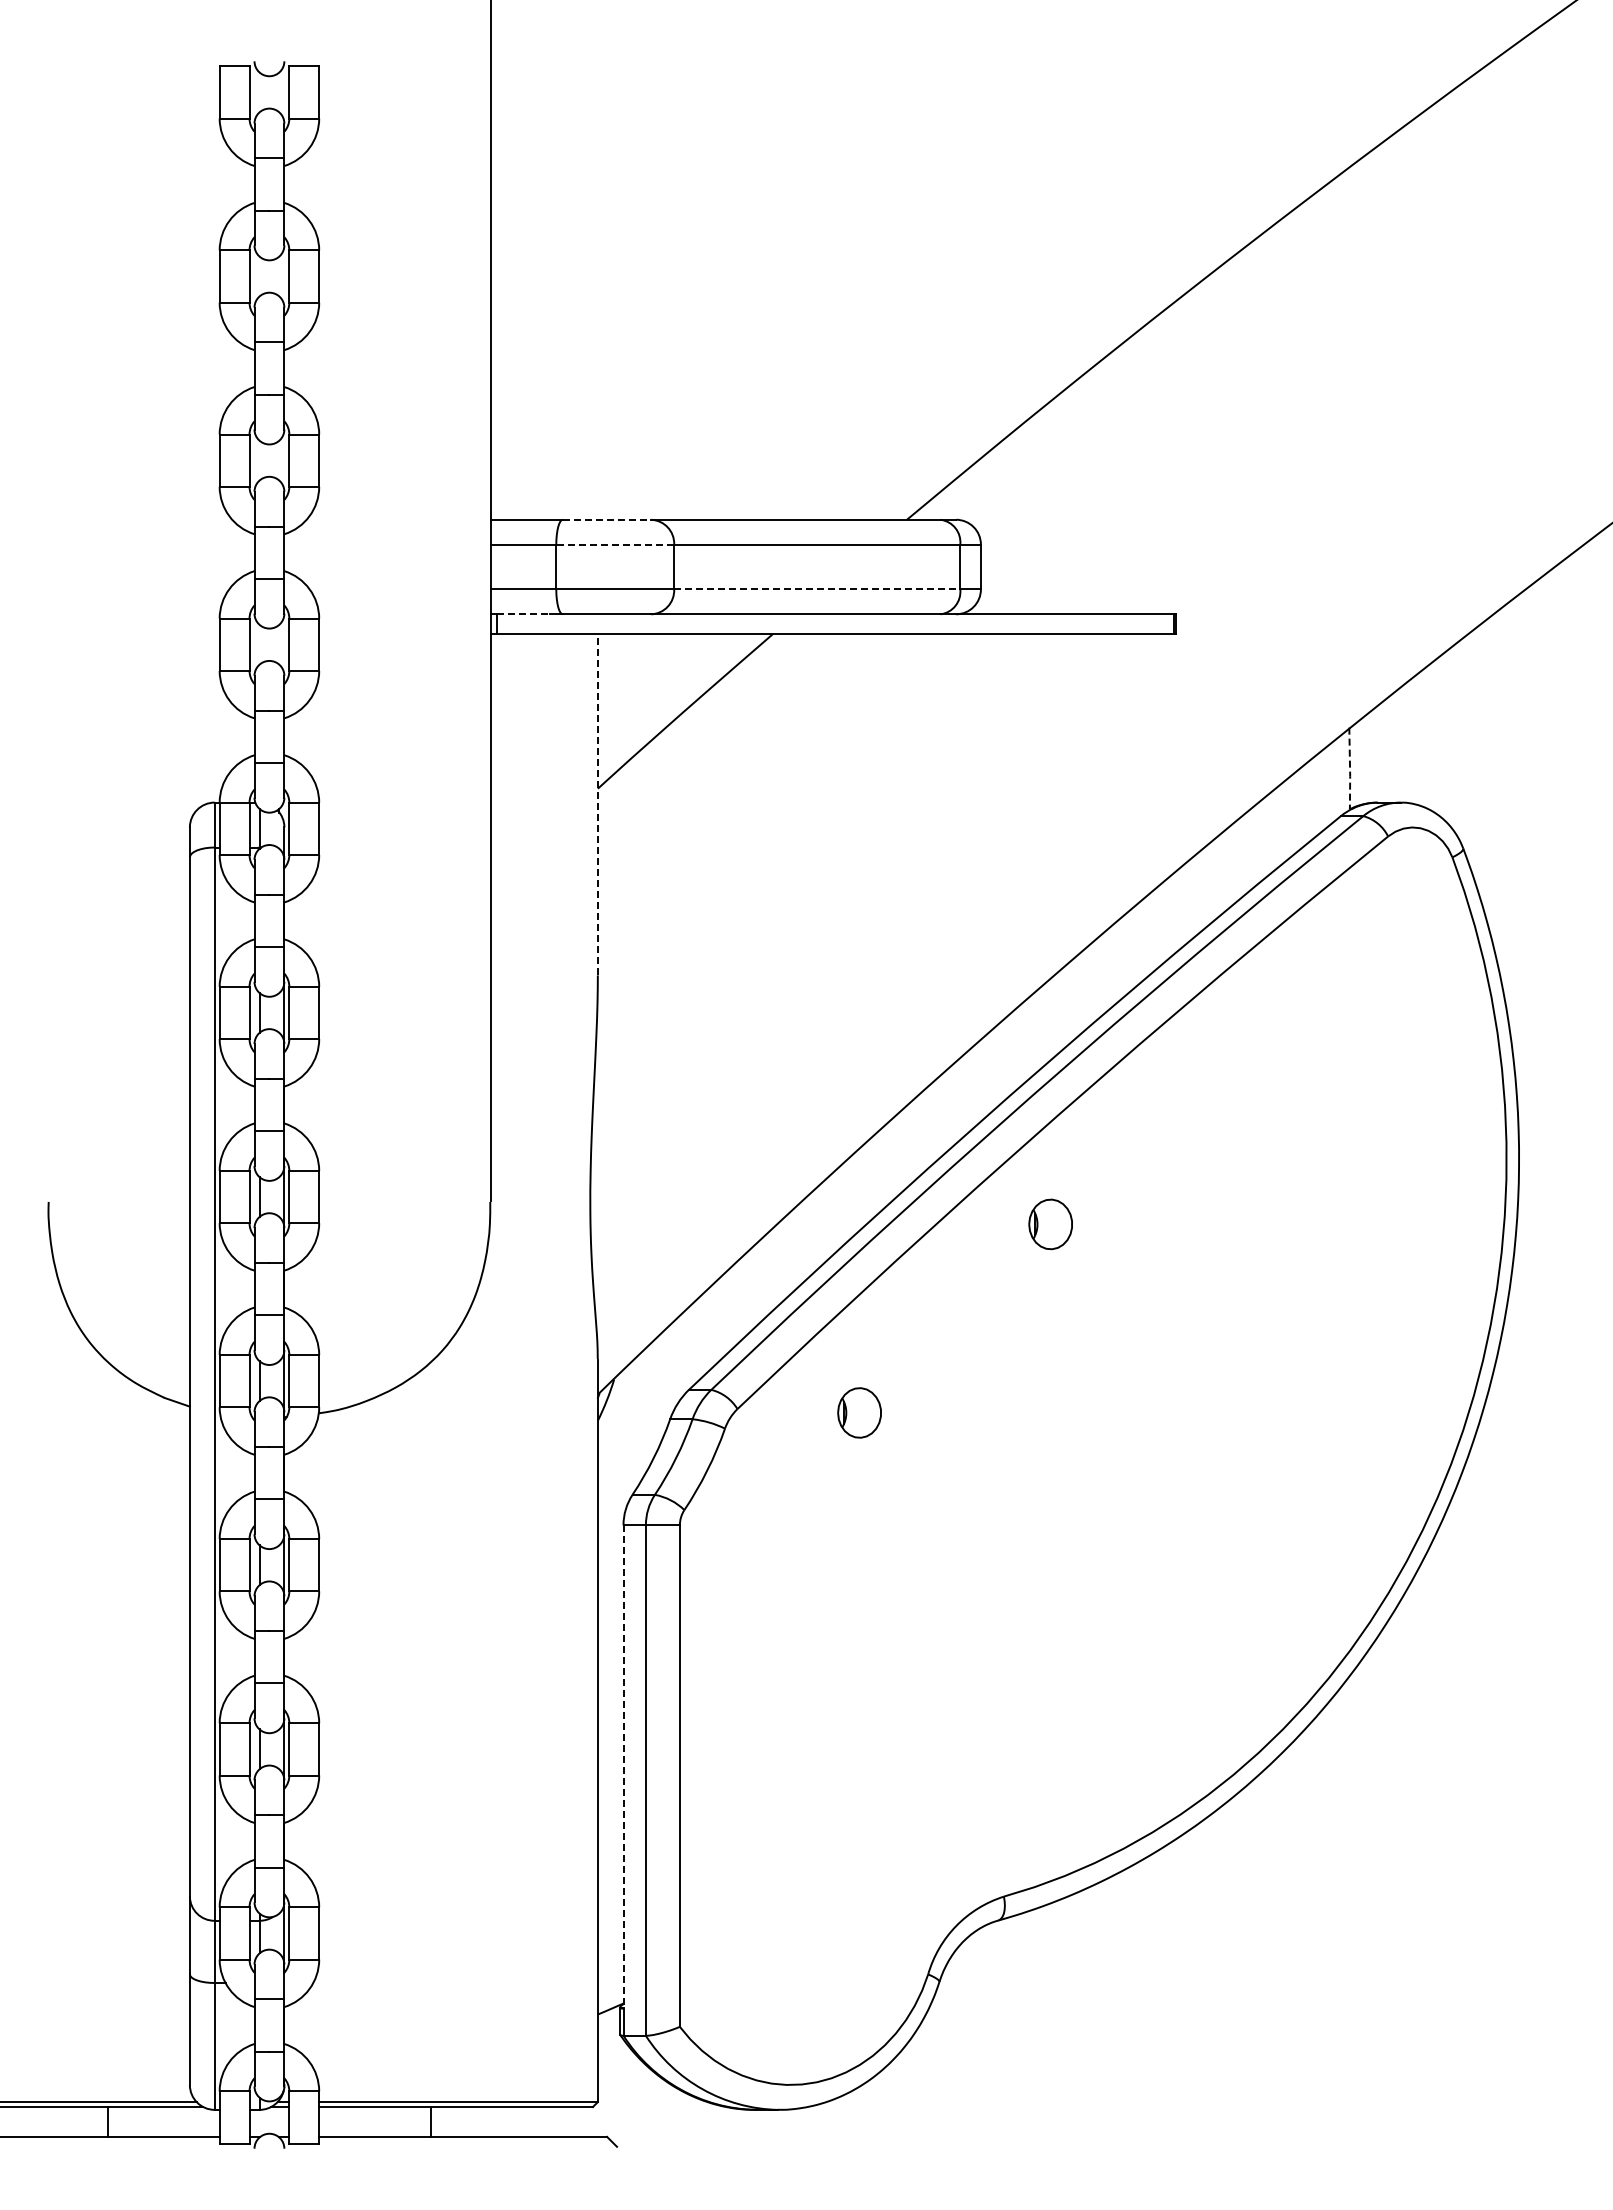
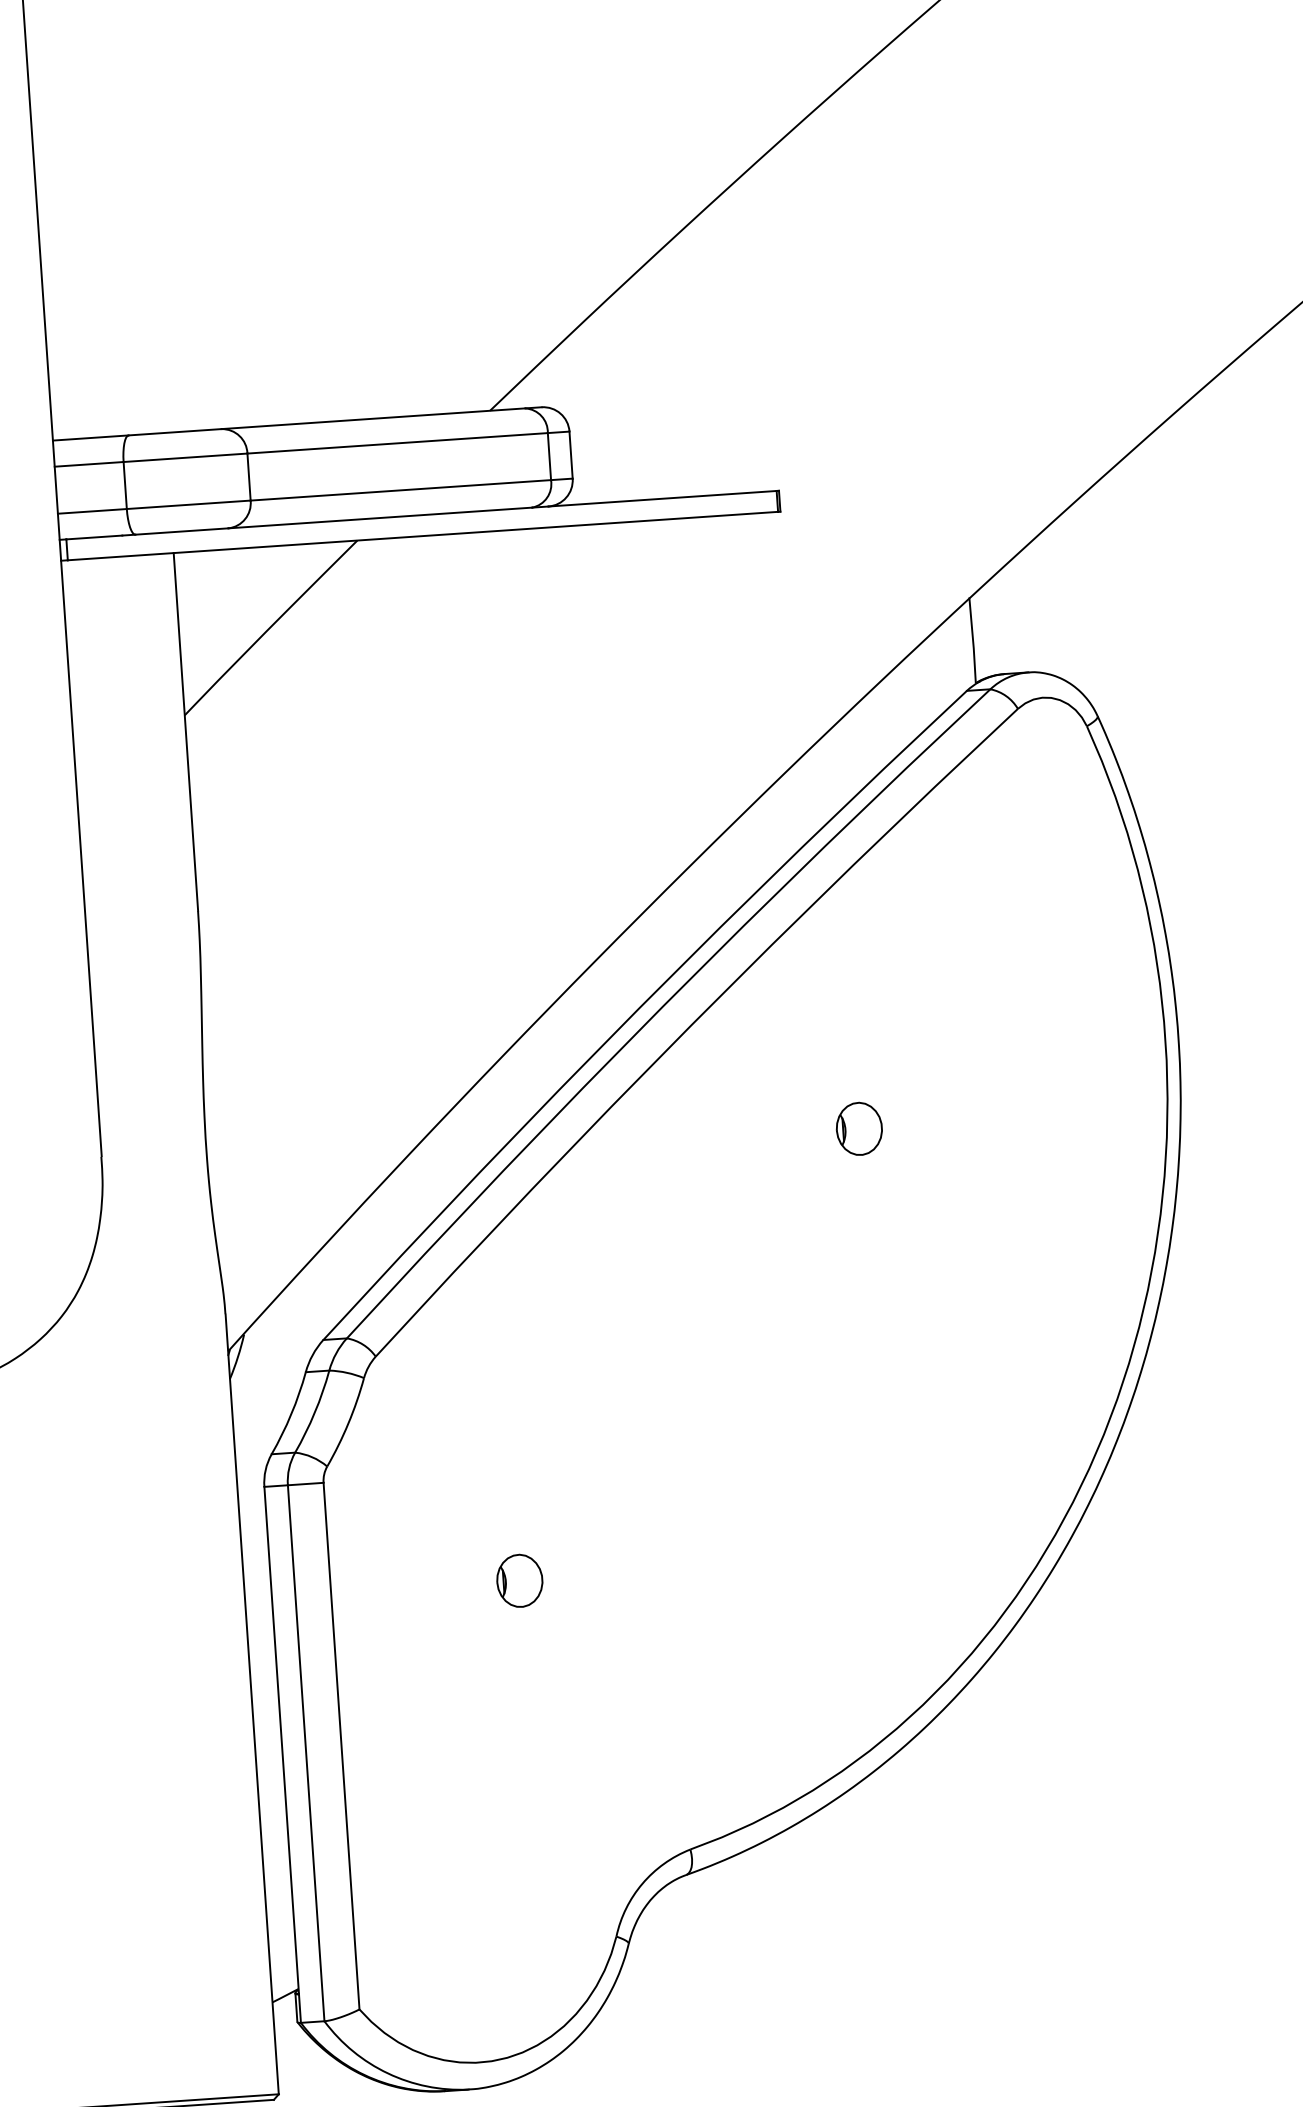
line: (607, 519) -> (175, 431), dashed -> solid
line: (615, 544) -> (185, 457), dashed -> solid
line: (817, 589) -> (401, 490), dashed -> solid
line: (523, 614) -> (94, 537), dashed -> solid
line: (1350, 769) -> (973, 641), dashed -> solid
line: (597, 804) -> (185, 731), dashed -> solid
part: (1050, 1224) -> (859, 1129), moved
part: (859, 1412) -> (519, 1580), moved
line: (623, 1767) -> (281, 1741), dashed -> solid

